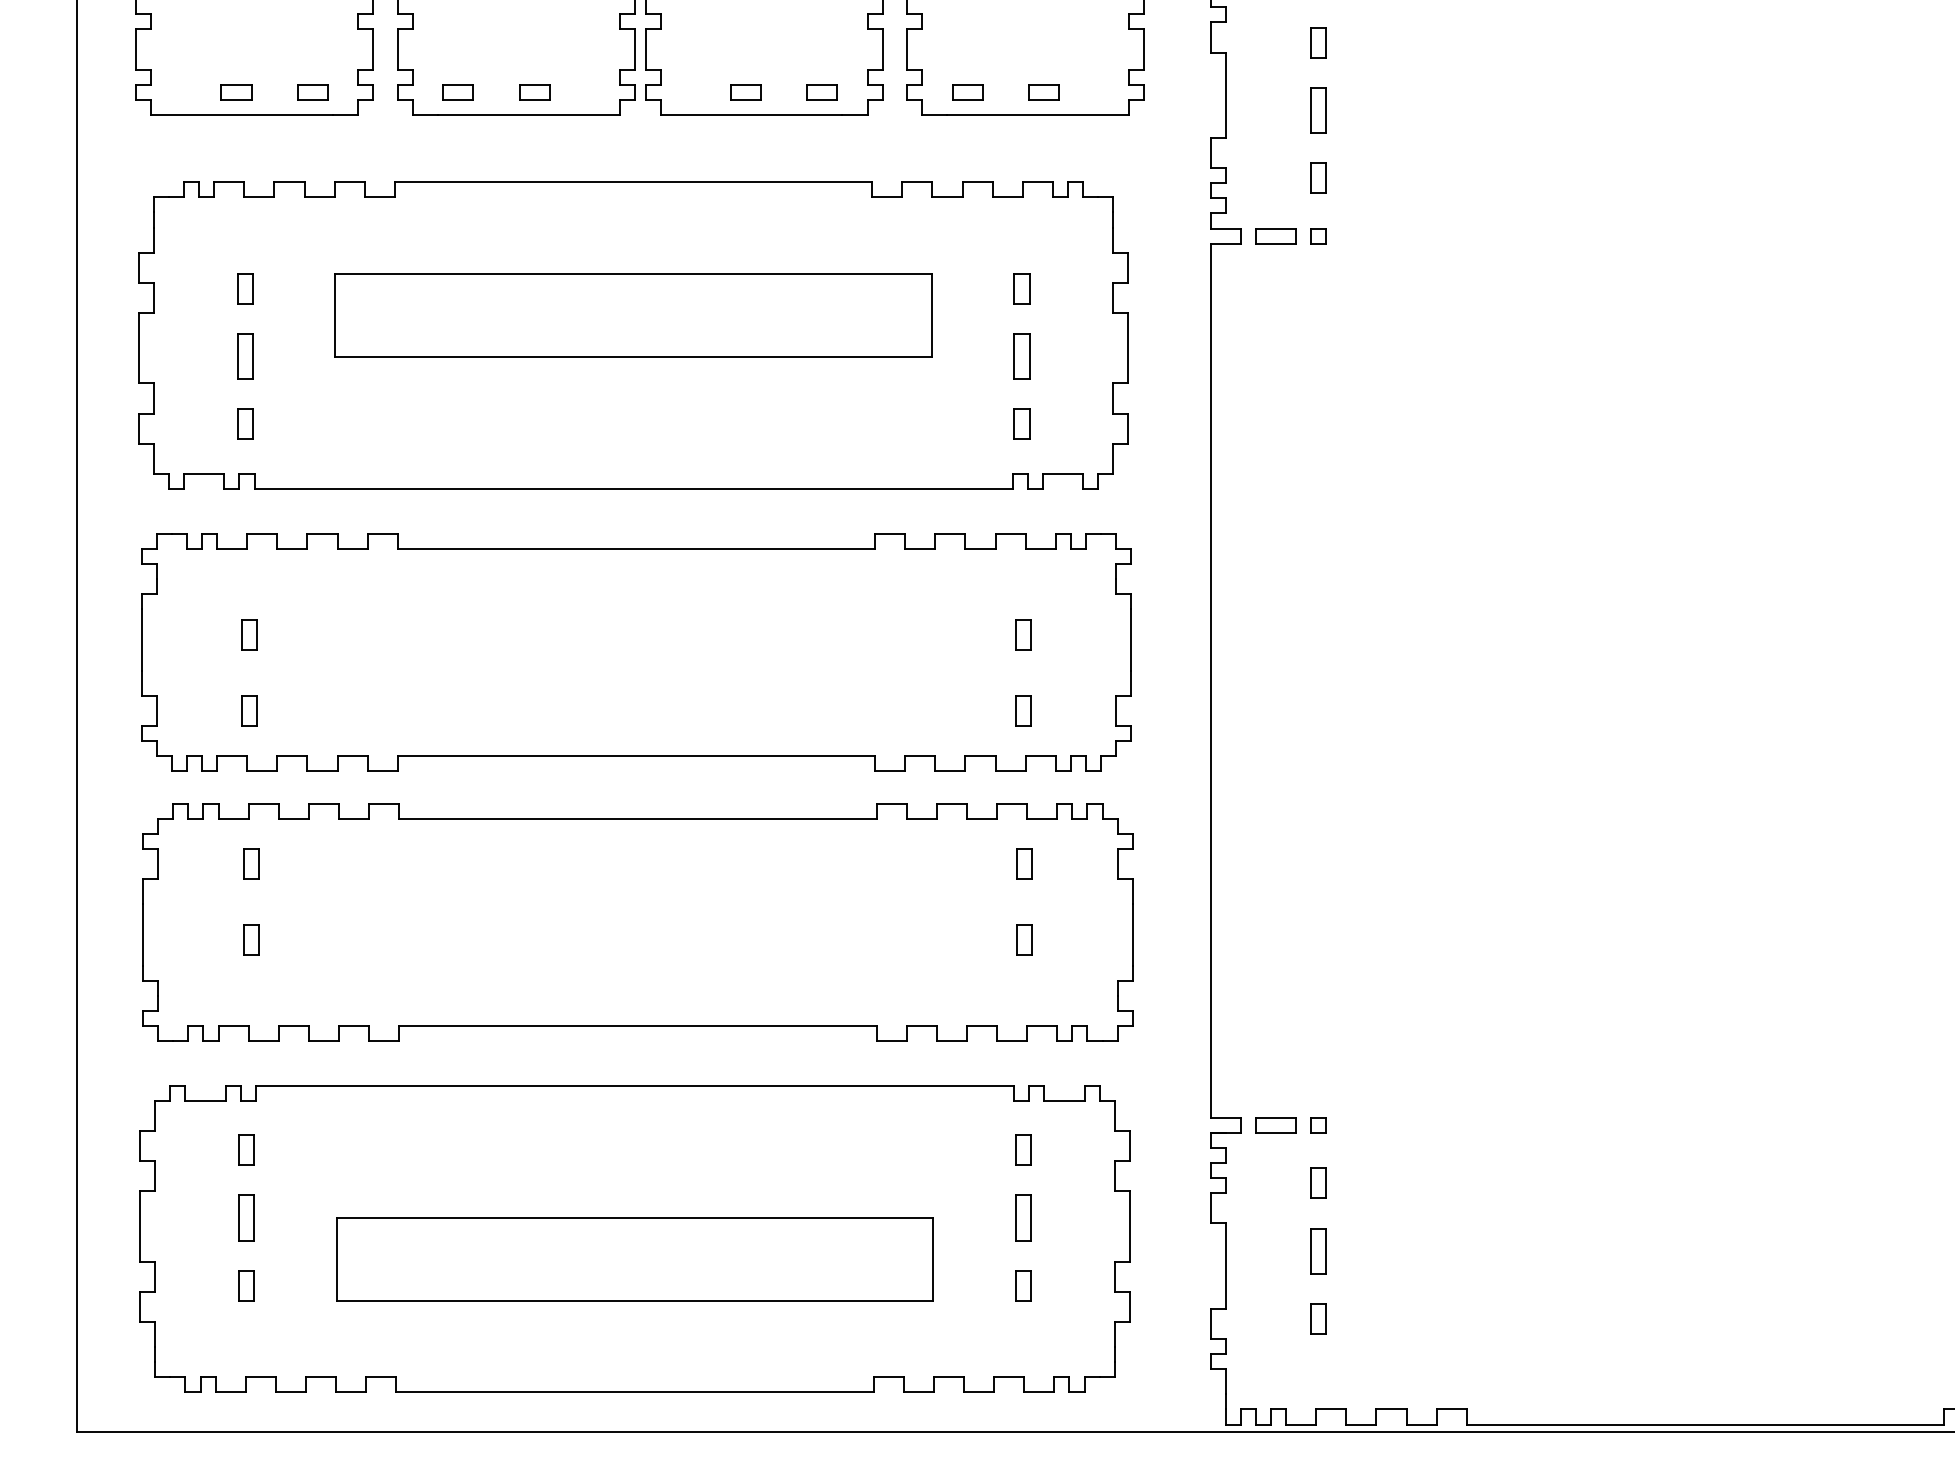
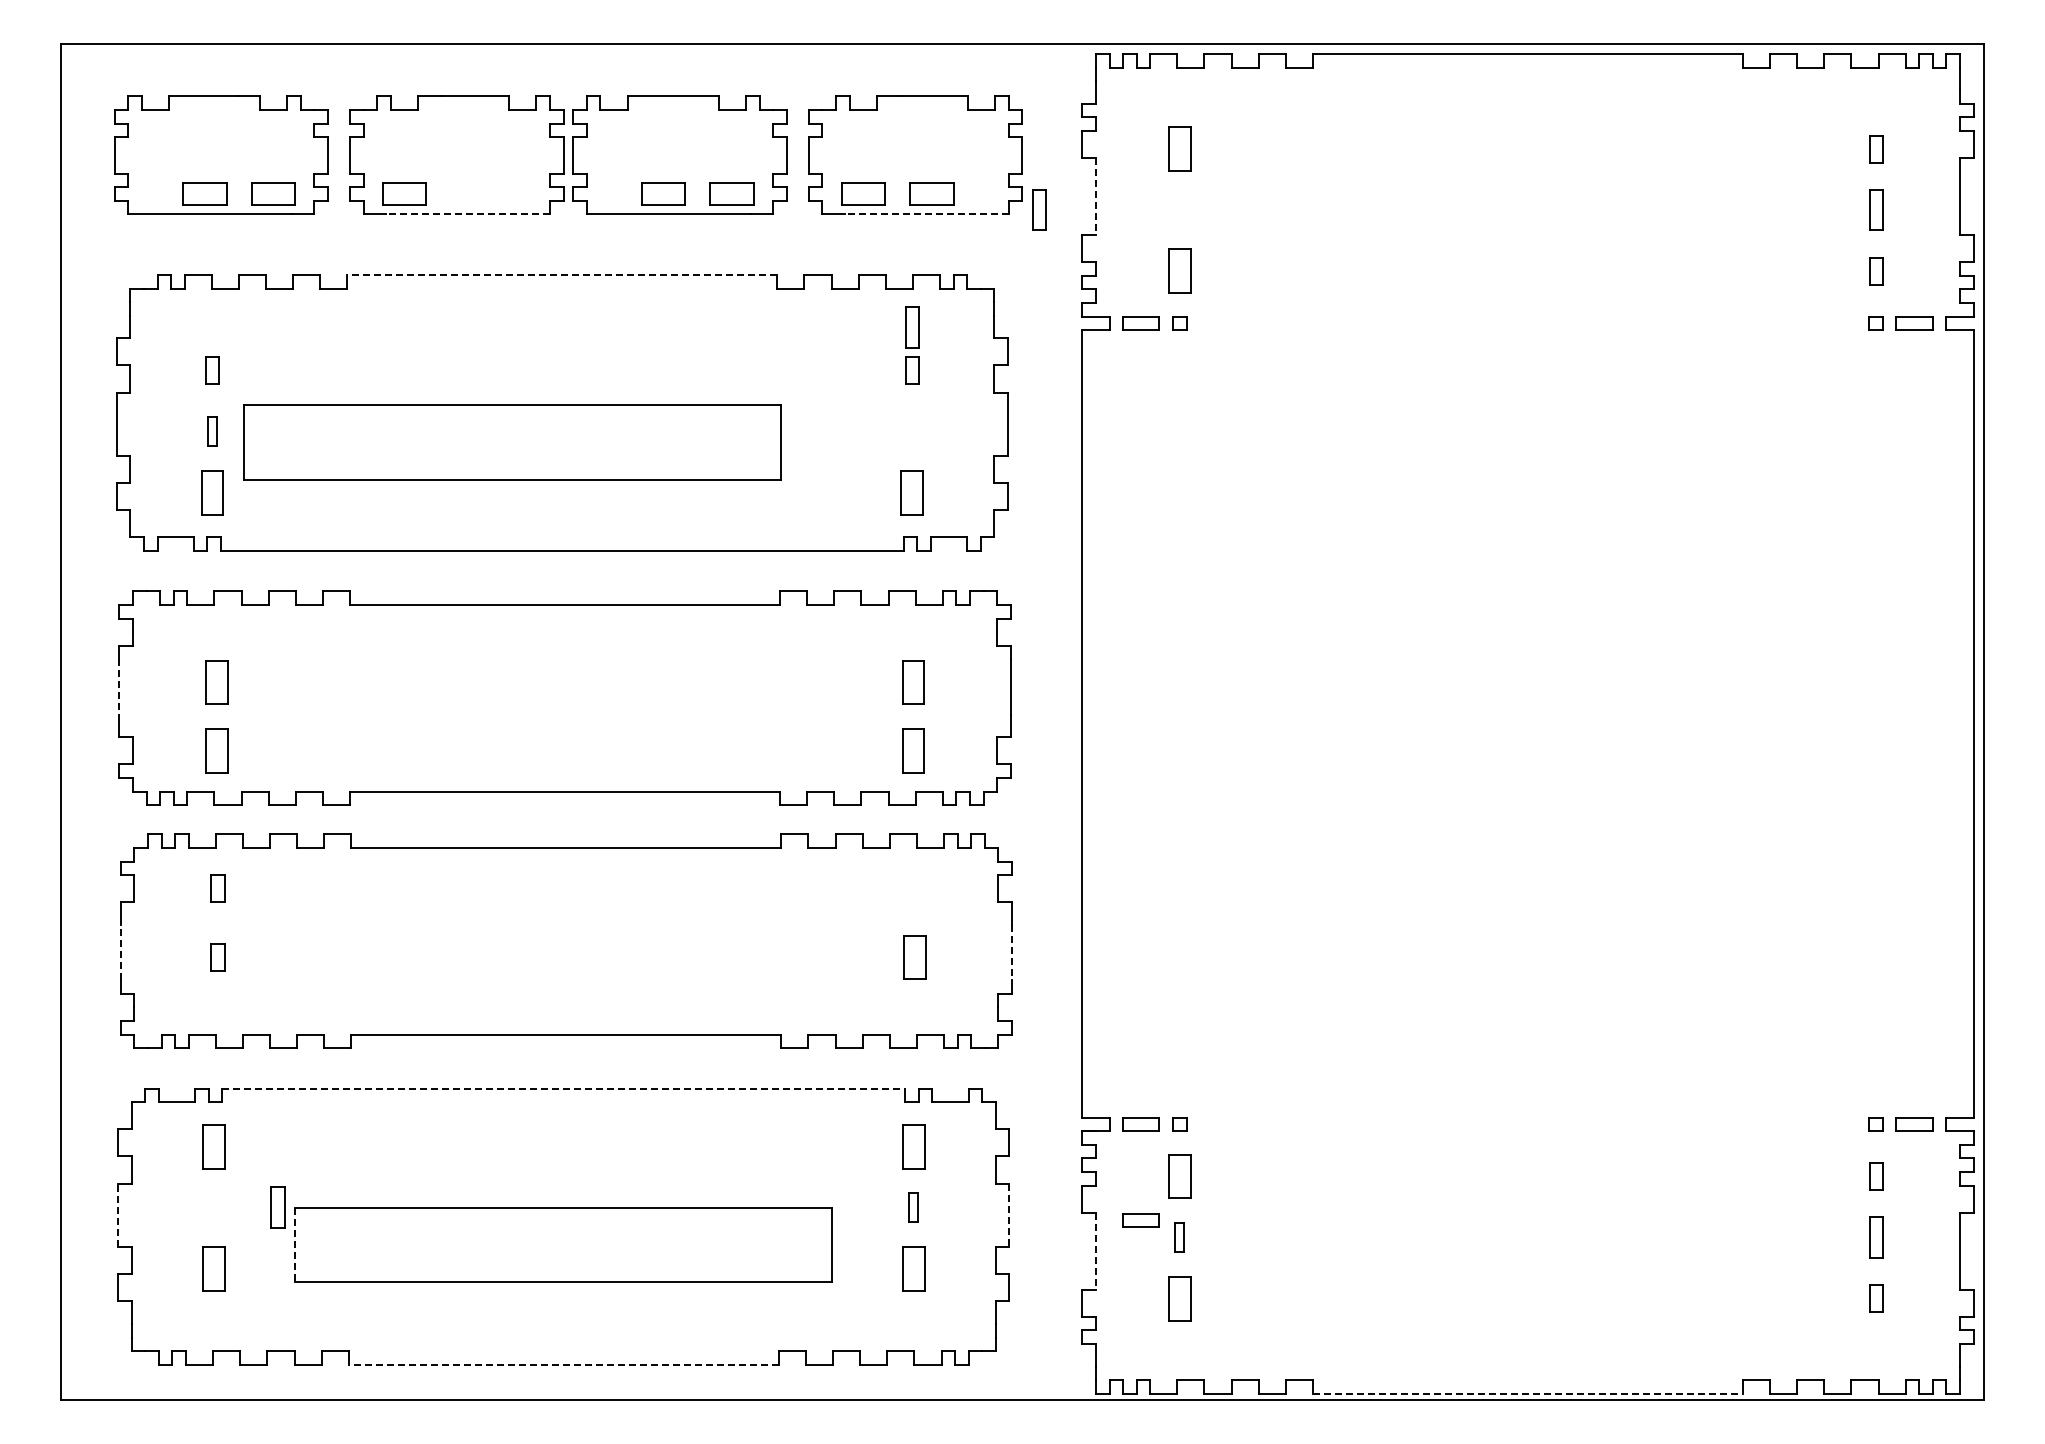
part: (1318, 43) -> (1179, 149), size x1.6
part: (236, 91) -> (204, 193), size x1.6
part: (312, 91) -> (273, 193), size x1.6
part: (458, 91) -> (404, 193), size x1.6
part: (534, 91) -> (473, 193), removed
part: (745, 91) -> (663, 193), size x1.6
part: (822, 91) -> (732, 193), size x1.6
part: (967, 91) -> (863, 193), size x1.6
part: (1044, 91) -> (932, 193), size x1.6
line: (1225, 95) -> (1095, 196), solid -> dashed
part: (1318, 109) -> (1039, 209), moved
line: (529, 115) -> (468, 214), solid -> dashed
line: (1037, 115) -> (926, 214), solid -> dashed
part: (1318, 178) -> (1179, 271), size x1.6
line: (633, 181) -> (562, 274), solid -> dashed
part: (633, 315) -> (512, 442), moved
part: (245, 356) -> (212, 431), size x0.7
part: (1022, 356) -> (912, 327), moved
part: (245, 423) -> (212, 492), size x1.6
part: (1022, 423) -> (912, 492), size x1.6
part: (249, 634) -> (216, 682), size x1.6
part: (1023, 634) -> (913, 682), size x1.6
line: (141, 640) -> (119, 687), solid -> dashed
part: (249, 711) -> (216, 751), size x1.6
part: (1023, 711) -> (913, 751), size x1.6
part: (1024, 863) -> (914, 888), removed
line: (142, 934) -> (120, 952), solid -> dashed
line: (1133, 934) -> (1012, 952), solid -> dashed
part: (1024, 940) -> (914, 957), size x1.6
line: (635, 1085) -> (564, 1088), solid -> dashed
part: (246, 1149) -> (213, 1146), size x1.6
part: (1023, 1149) -> (913, 1146), size x1.6
part: (1318, 1183) -> (1179, 1176), size x1.6
part: (246, 1217) -> (277, 1207), moved
part: (1023, 1217) -> (913, 1207), size x0.7
line: (140, 1226) -> (118, 1215), solid -> dashed
line: (1129, 1226) -> (1009, 1215), solid -> dashed
part: (1275, 1232) -> (1140, 1220), added
part: (1318, 1251) -> (1179, 1237), size x0.7
line: (337, 1259) -> (295, 1245), solid -> dashed
line: (1225, 1266) -> (1095, 1251), solid -> dashed
part: (246, 1285) -> (213, 1268), size x1.6
part: (1023, 1285) -> (913, 1268), size x1.6
part: (1318, 1318) -> (1179, 1298), size x1.6
line: (634, 1391) -> (563, 1364), solid -> dashed
line: (1704, 1424) -> (1527, 1393), solid -> dashed

